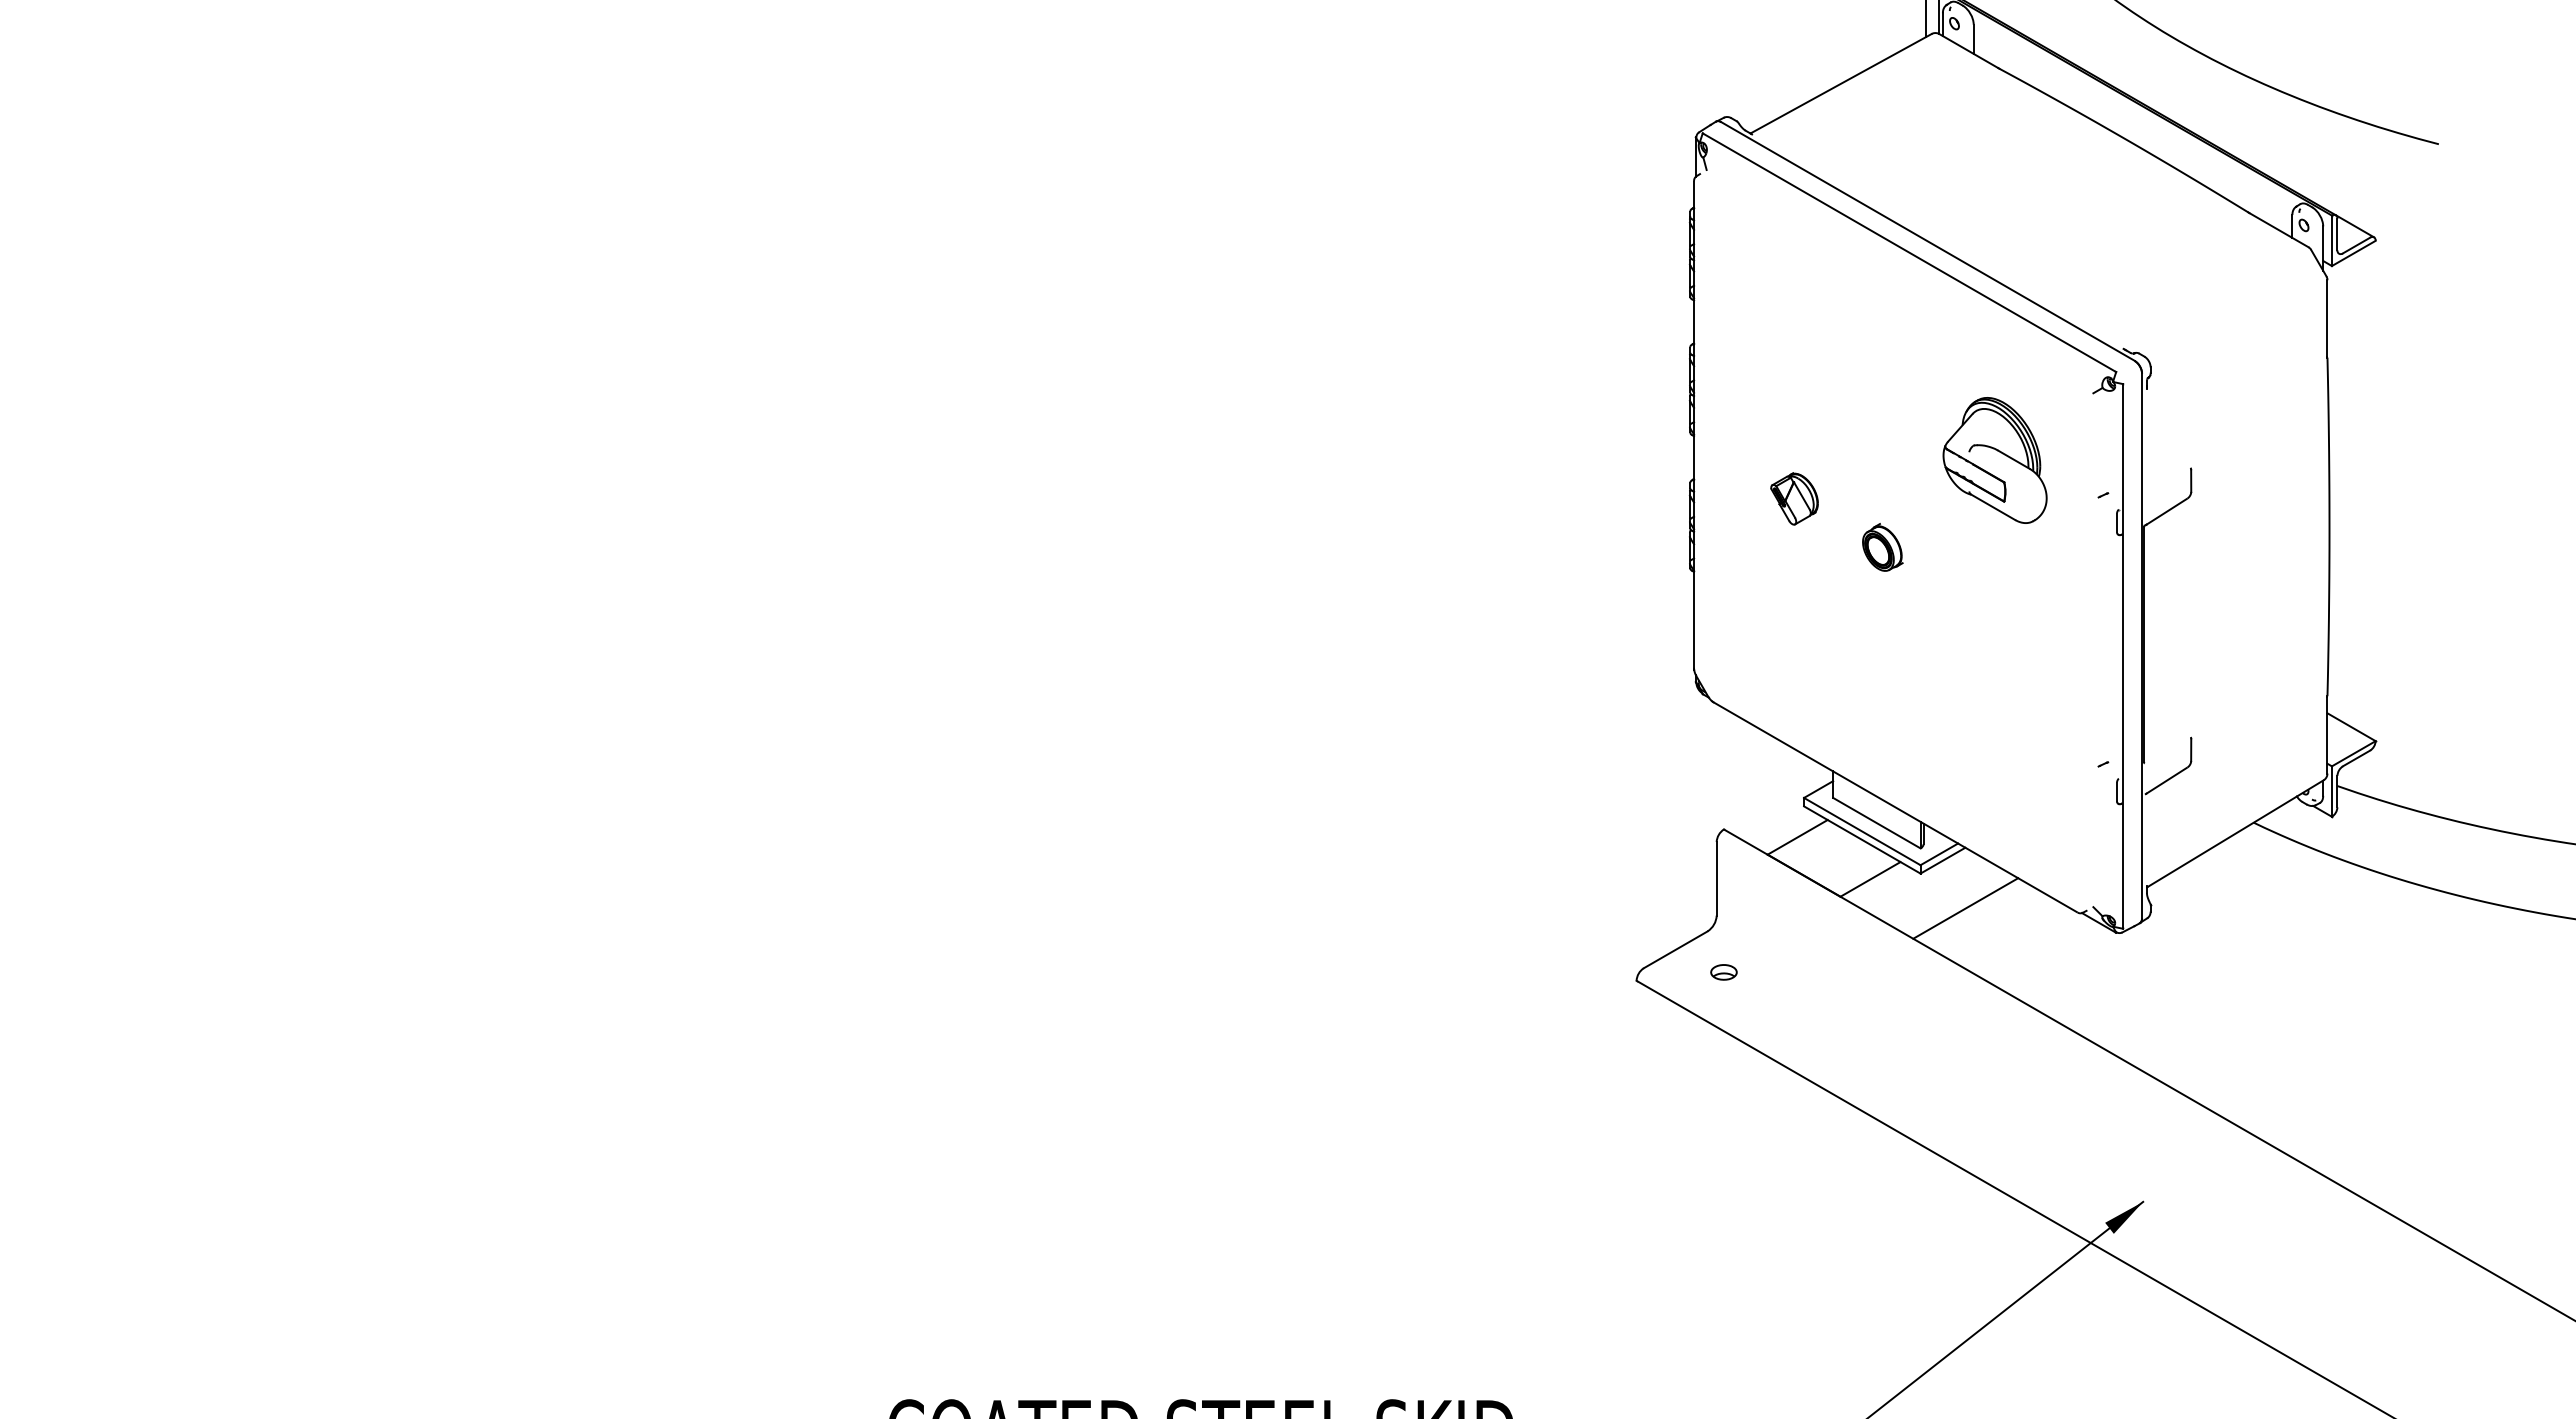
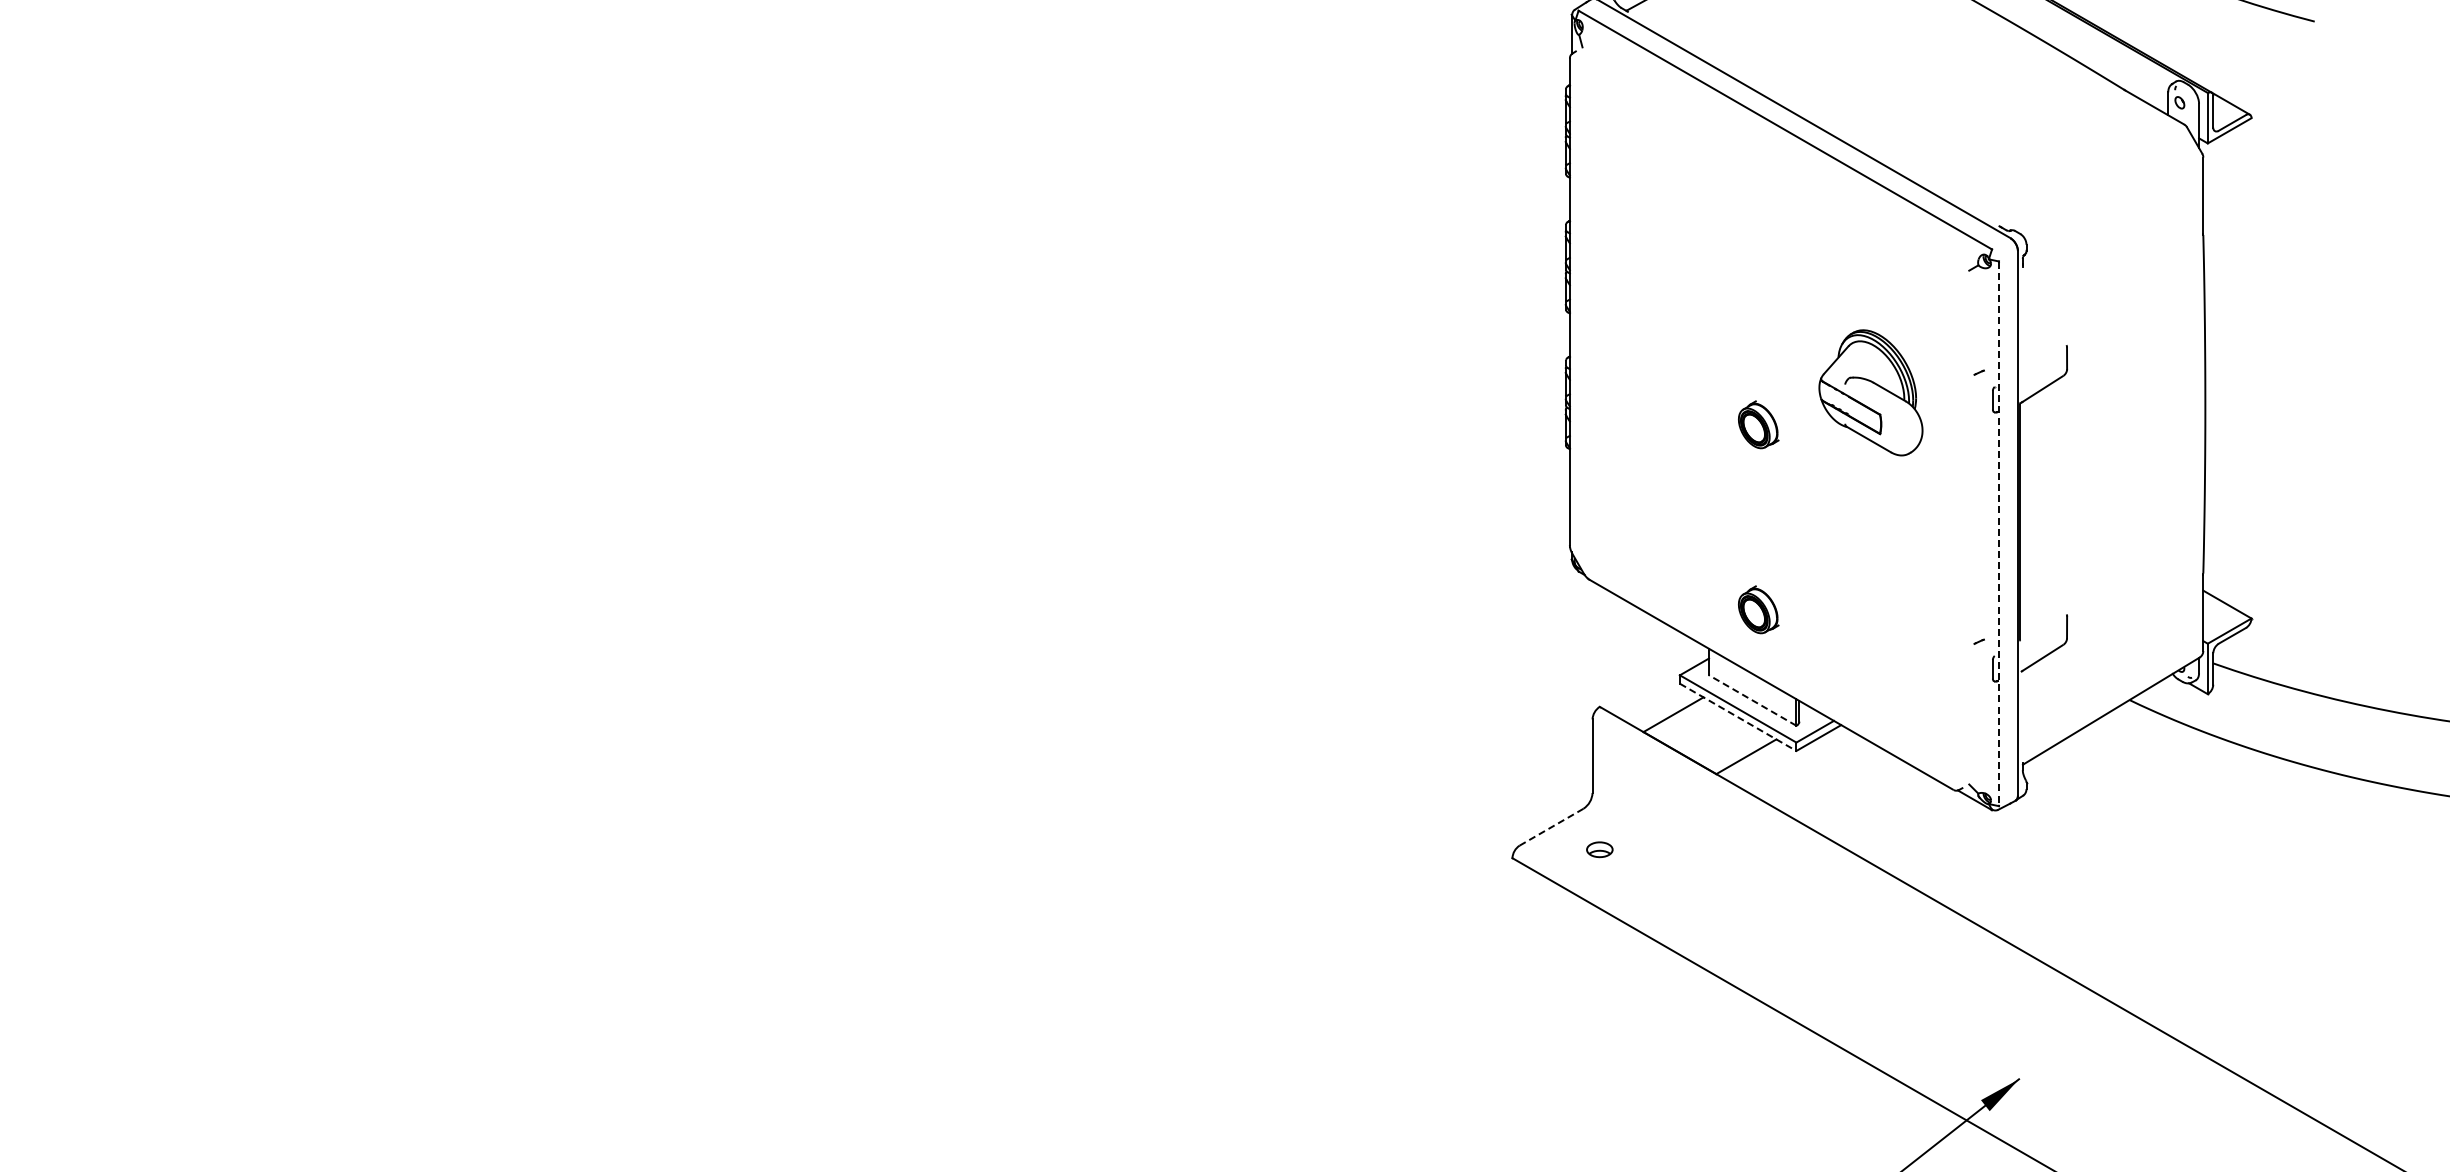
part: (1994, 460) -> (1870, 392), moved
part: (1794, 498) -> (1670, 375), removed
line: (2123, 656) -> (1999, 533), solid -> dashed
part: (1882, 732) -> (1758, 609), added
line: (1876, 822) -> (1752, 699), solid -> dashed
line: (1862, 840) -> (1738, 717), solid -> dashed
line: (1965, 908) -> (1841, 785), removed
line: (1675, 949) -> (1551, 826), solid -> dashed

